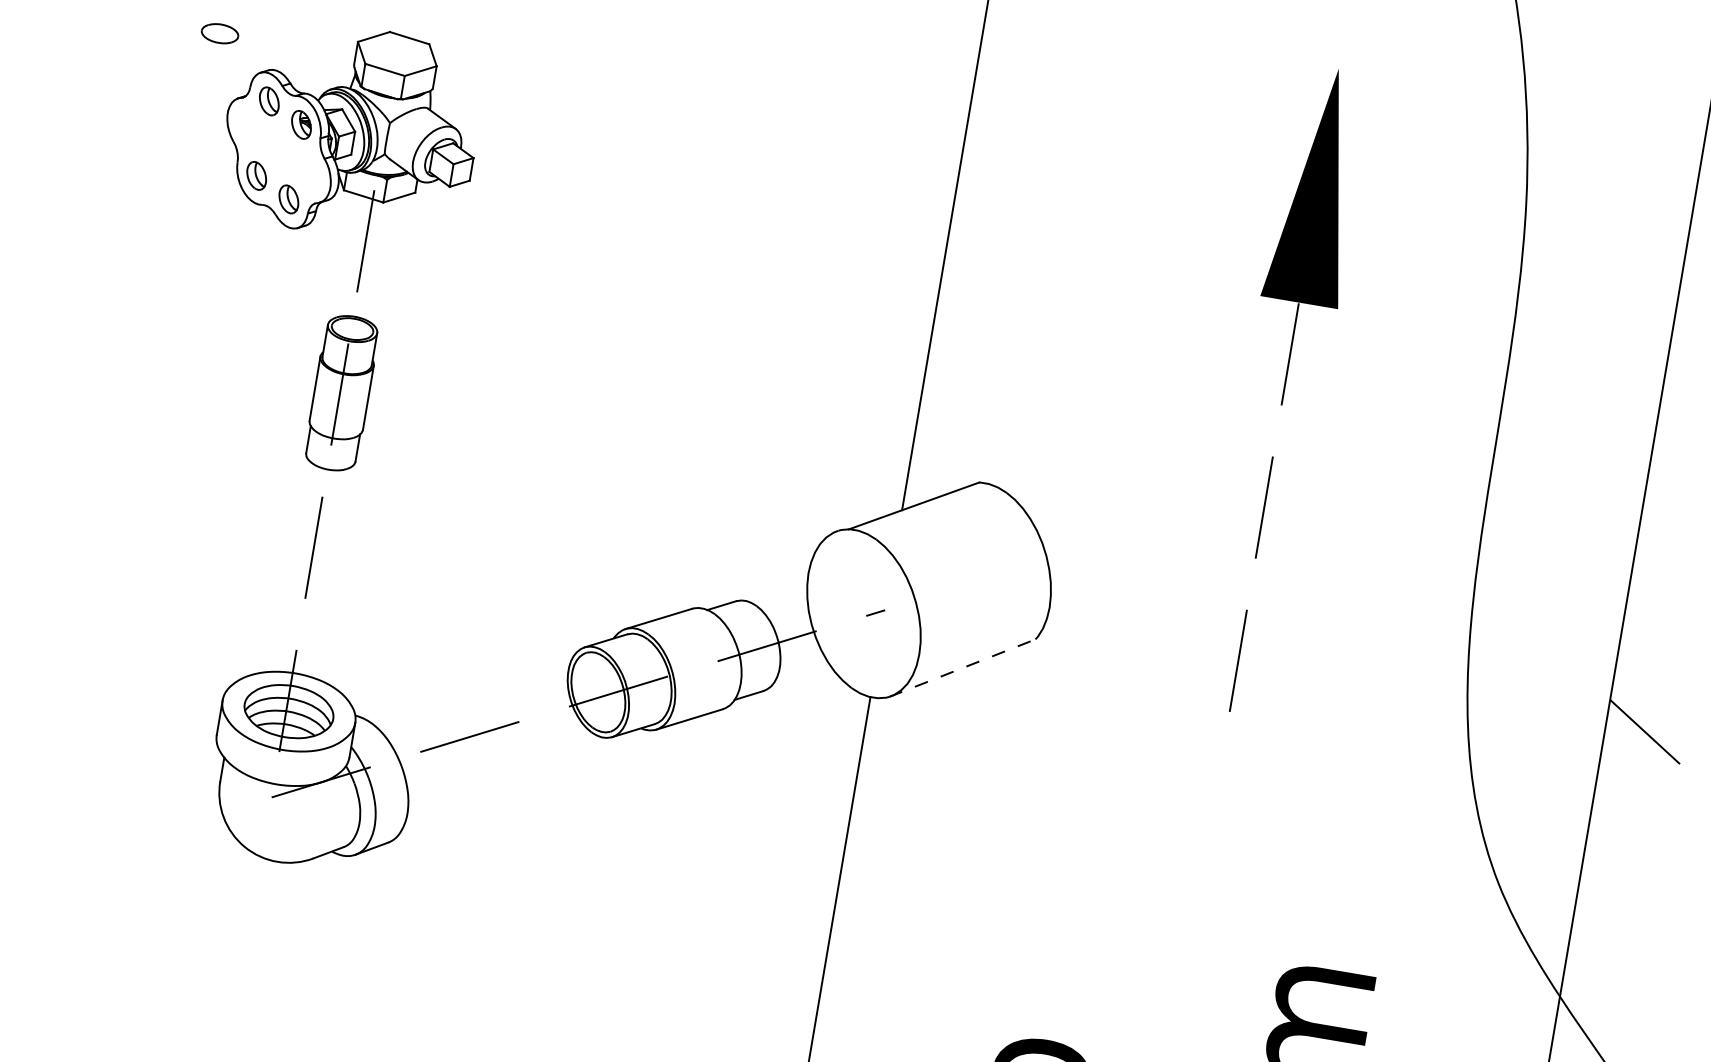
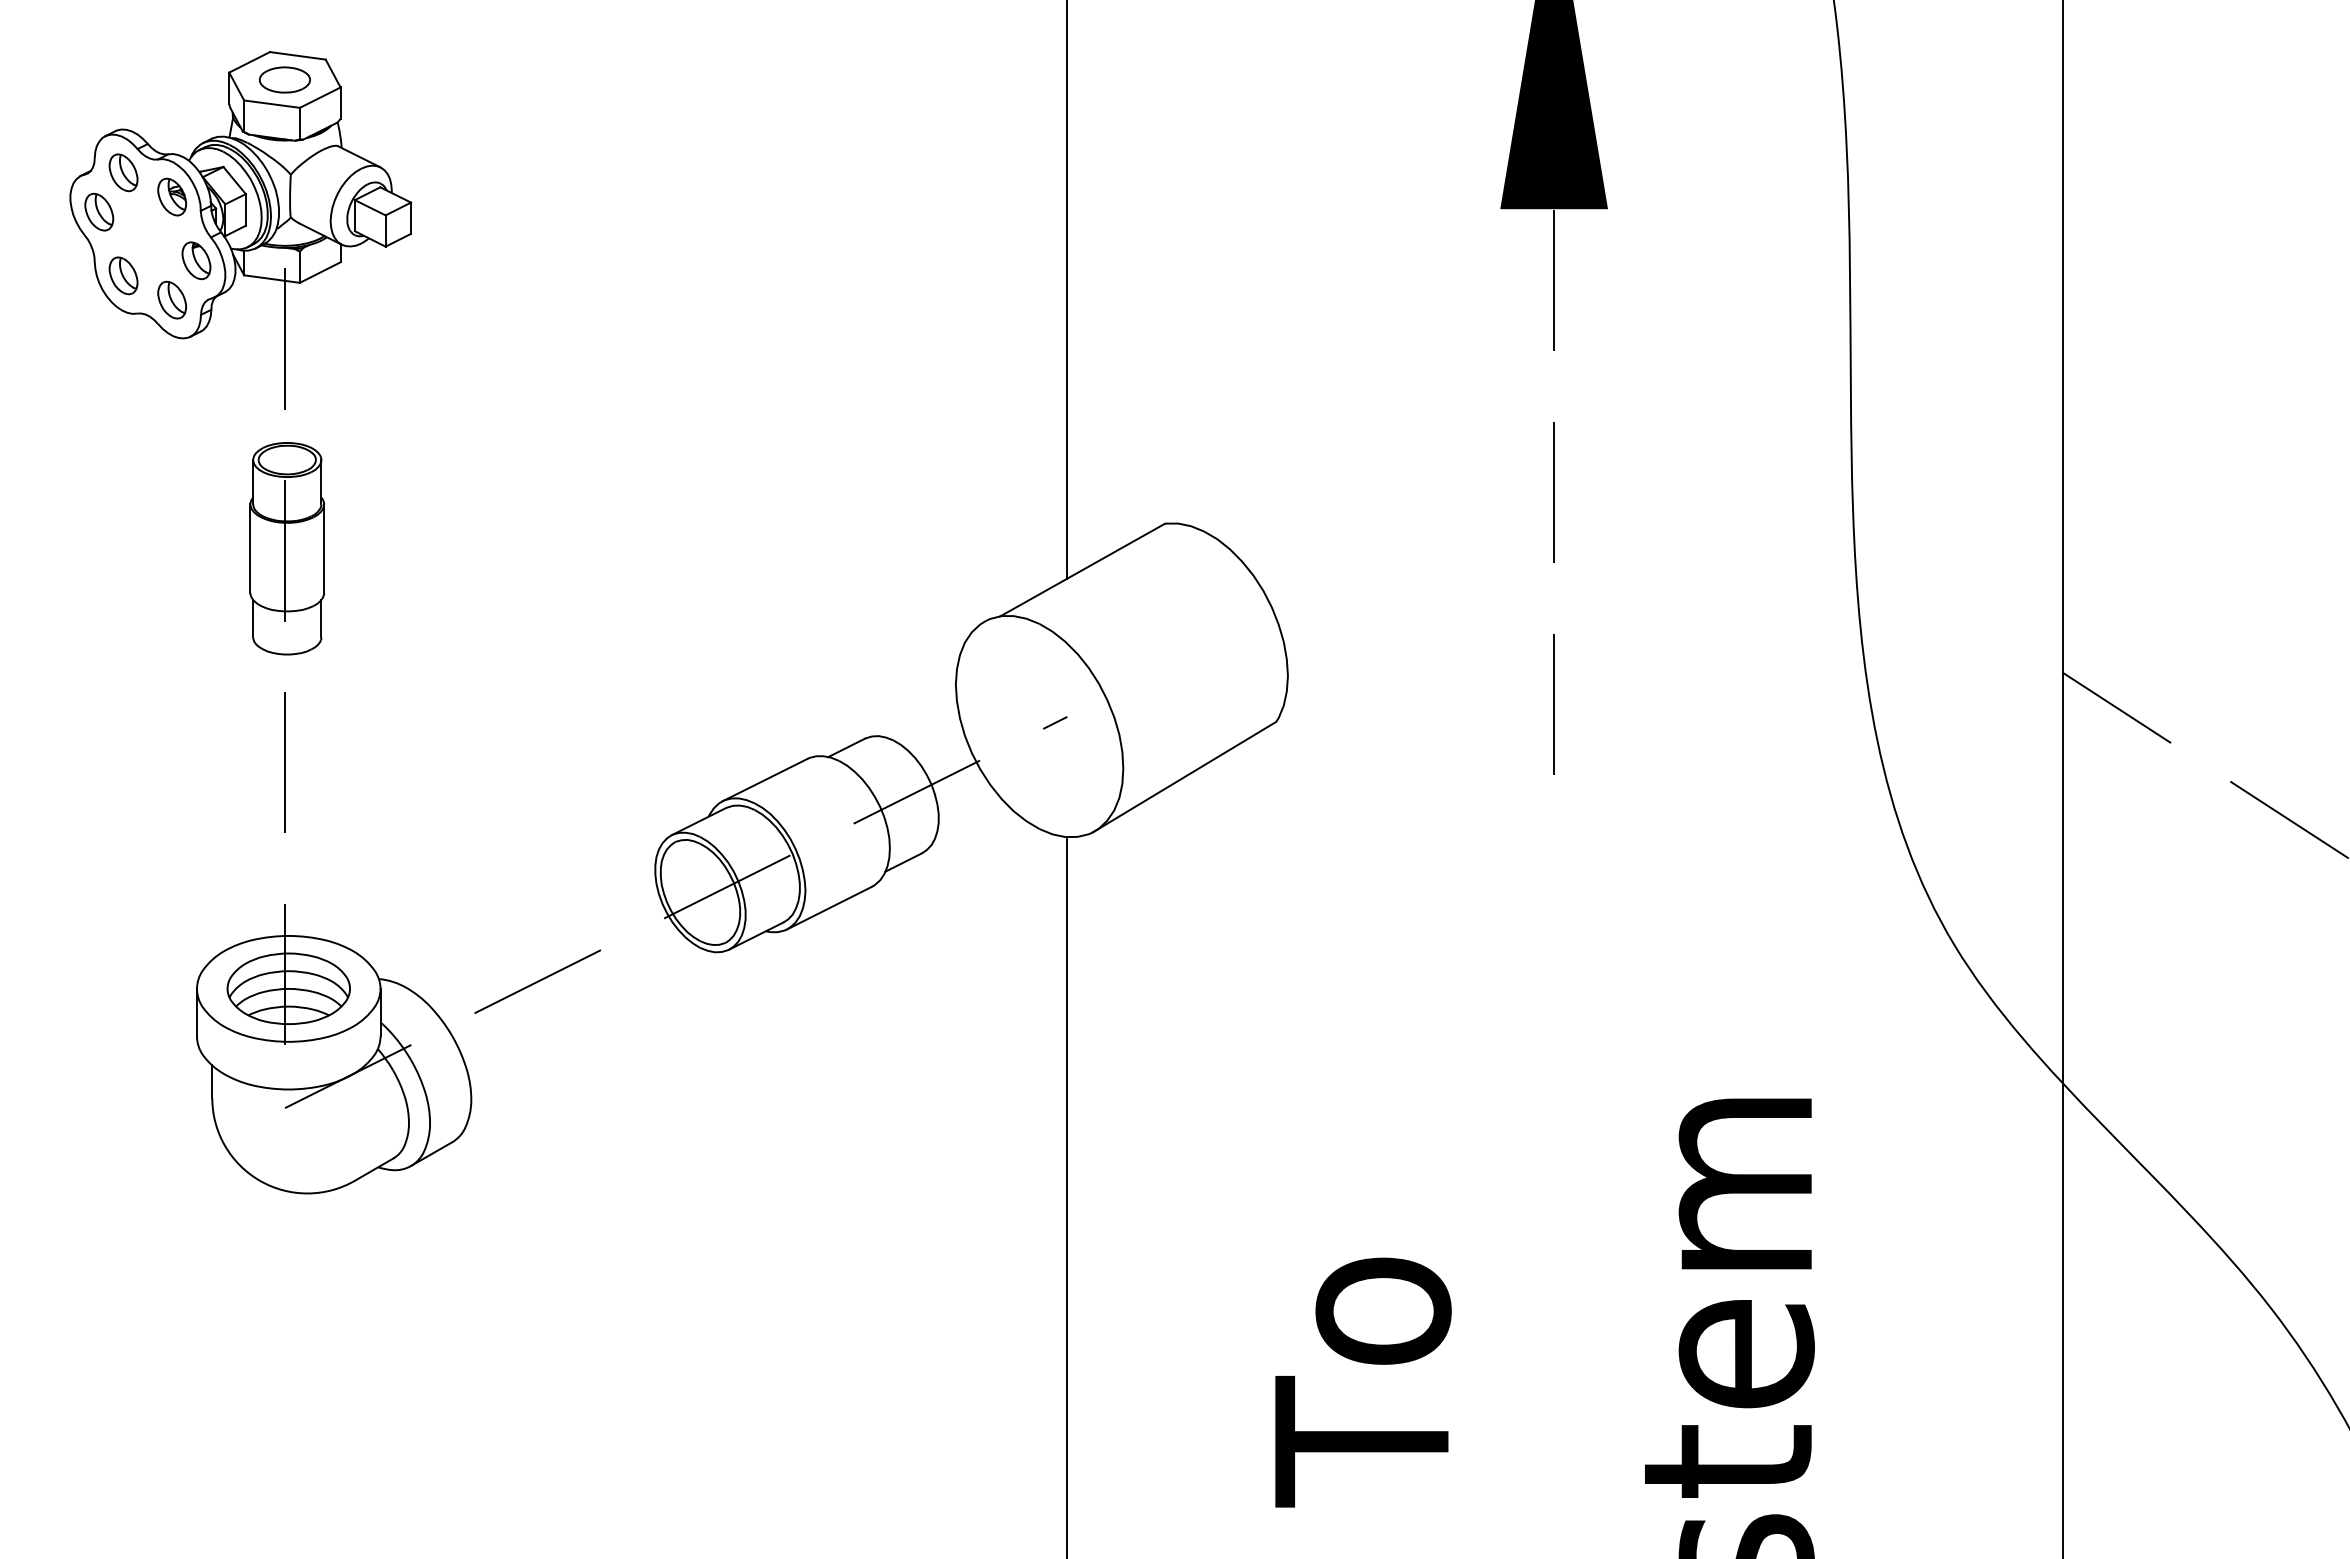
part: (219, 33) -> (284, 79), moved
part: (247, 126) -> (99, 211), added
part: (311, 173) -> (196, 260), added
line: (962, 668) -> (1184, 777), dashed -> solid

